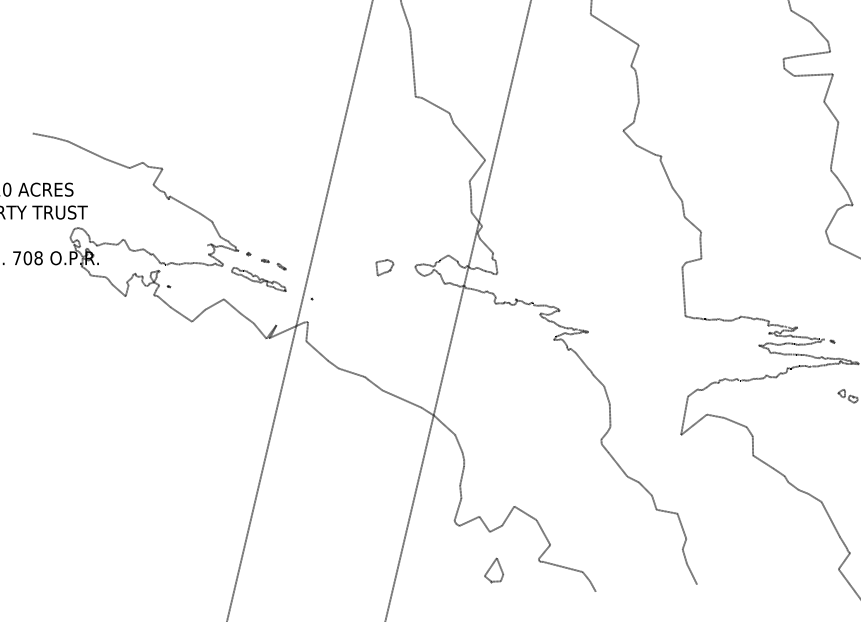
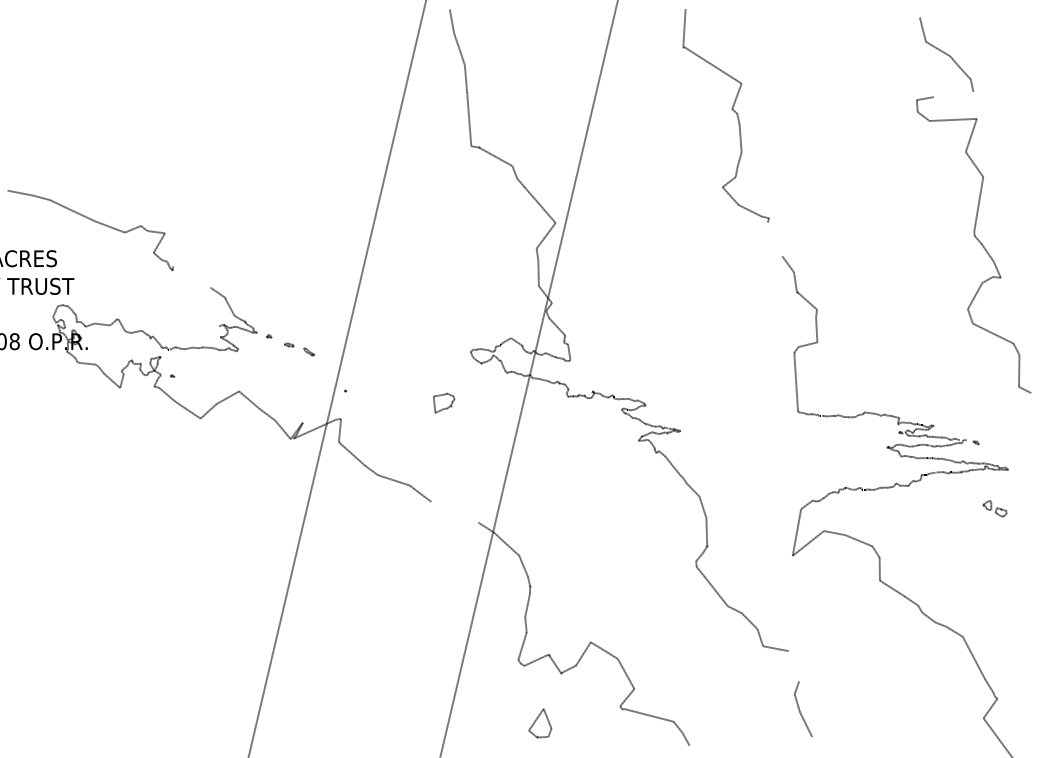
line: (813, 54) -> (953, 94), removed
line: (666, 173) -> (774, 239), removed
line: (184, 204) -> (191, 276), removed
part: (385, 267) -> (444, 402), moved
part: (258, 279) -> (281, 367), removed
line: (401, 398) -> (454, 511), removed
line: (681, 526) -> (793, 666), removed
part: (494, 570) -> (540, 723), moved

